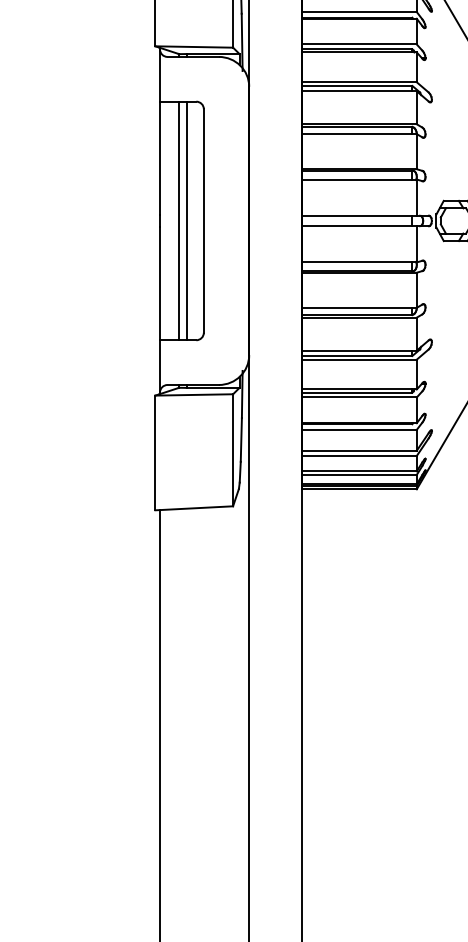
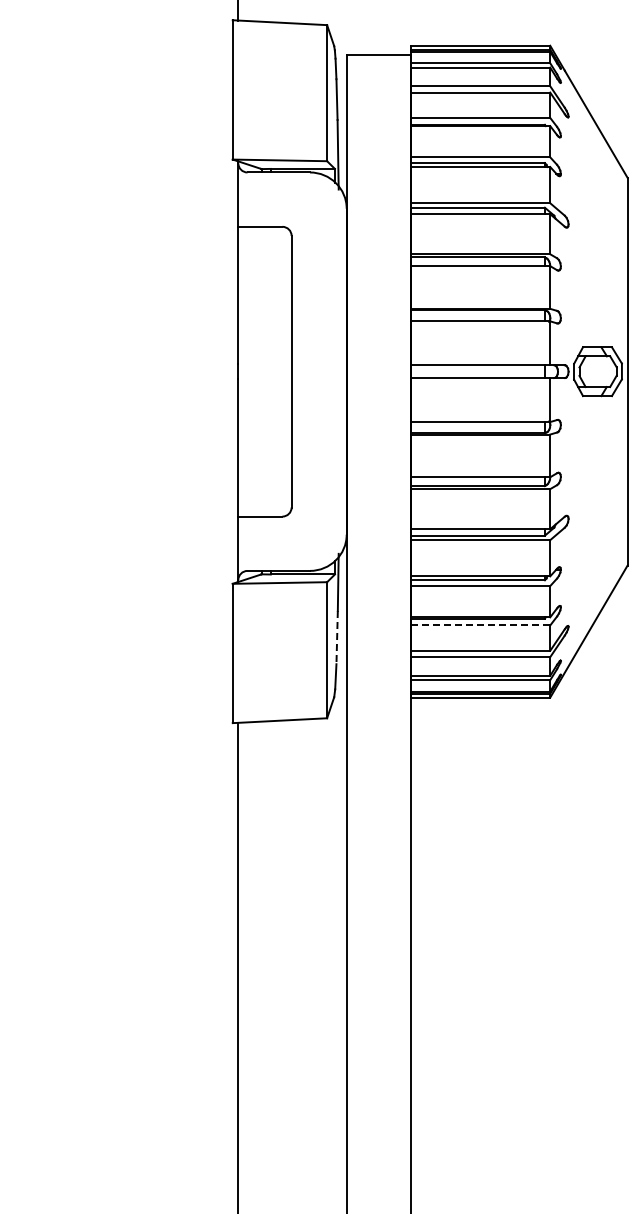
line: (179, 220) -> (261, 371), removed
line: (186, 220) -> (270, 371), removed
line: (359, 429) -> (480, 625), solid -> dashed
line: (241, 439) -> (337, 637), solid -> dashed

